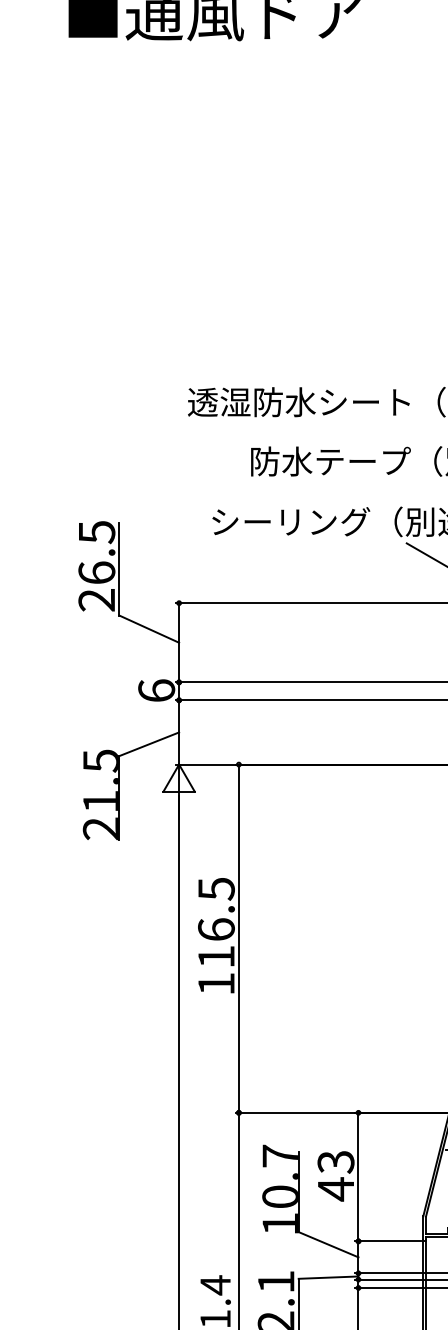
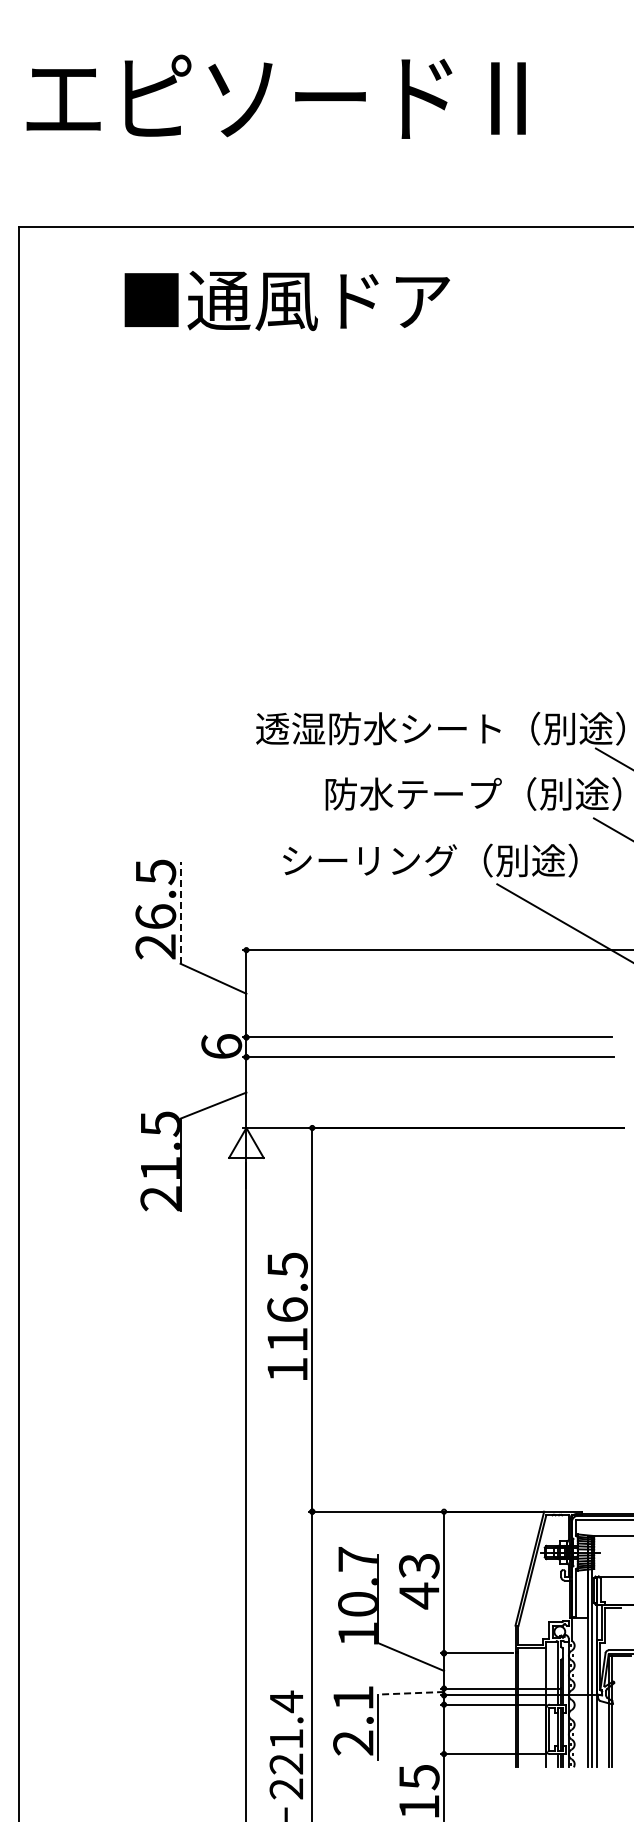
line: (119, 569) -> (180, 912), solid -> dashed
line: (328, 1277) -> (411, 1693), solid -> dashed

